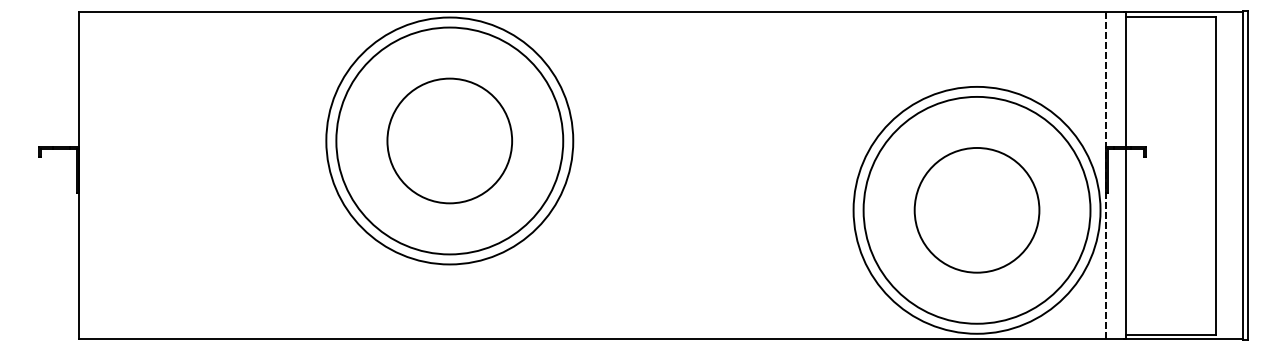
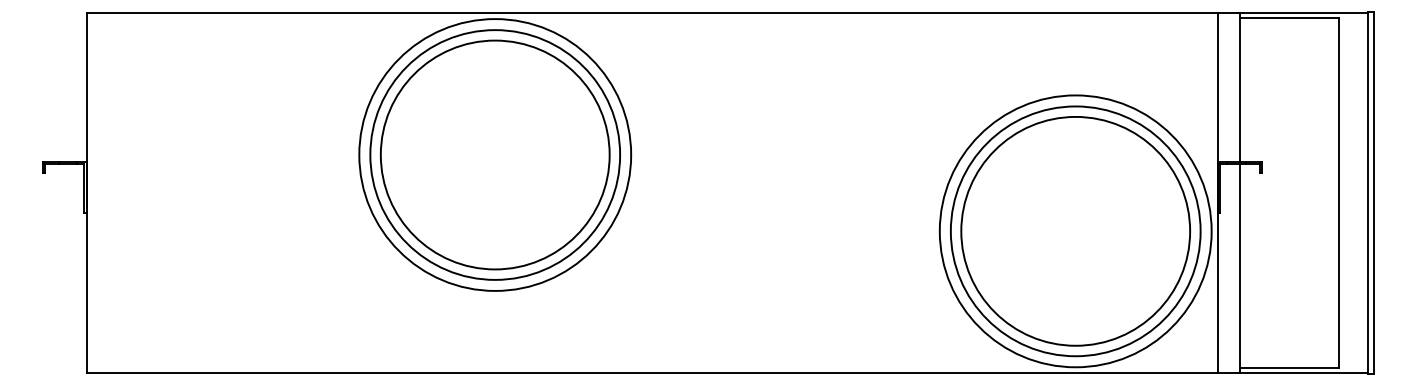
circle: (449, 140) -> (494, 154), size x1.67
line: (1105, 175) -> (1217, 193), dashed -> solid
circle: (976, 209) -> (1075, 230), size x1.67

